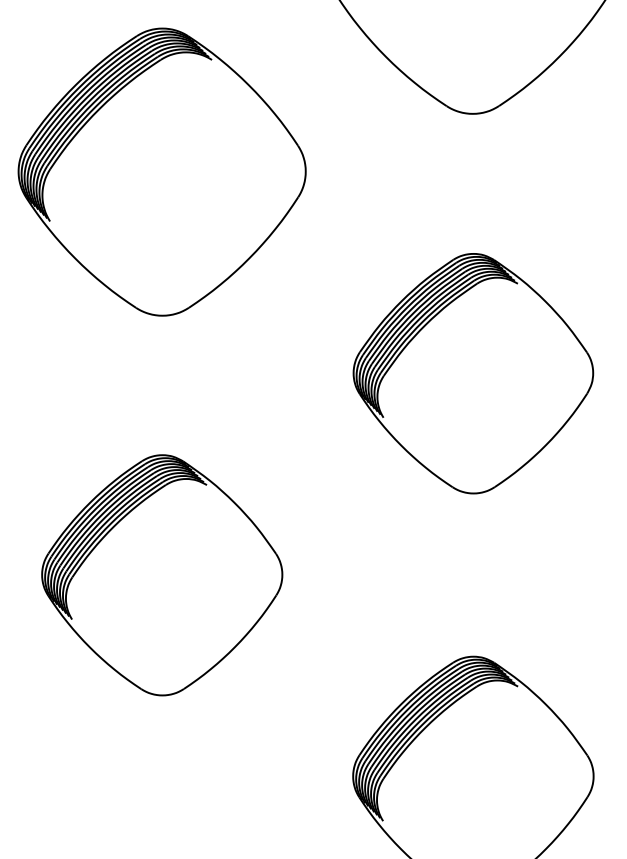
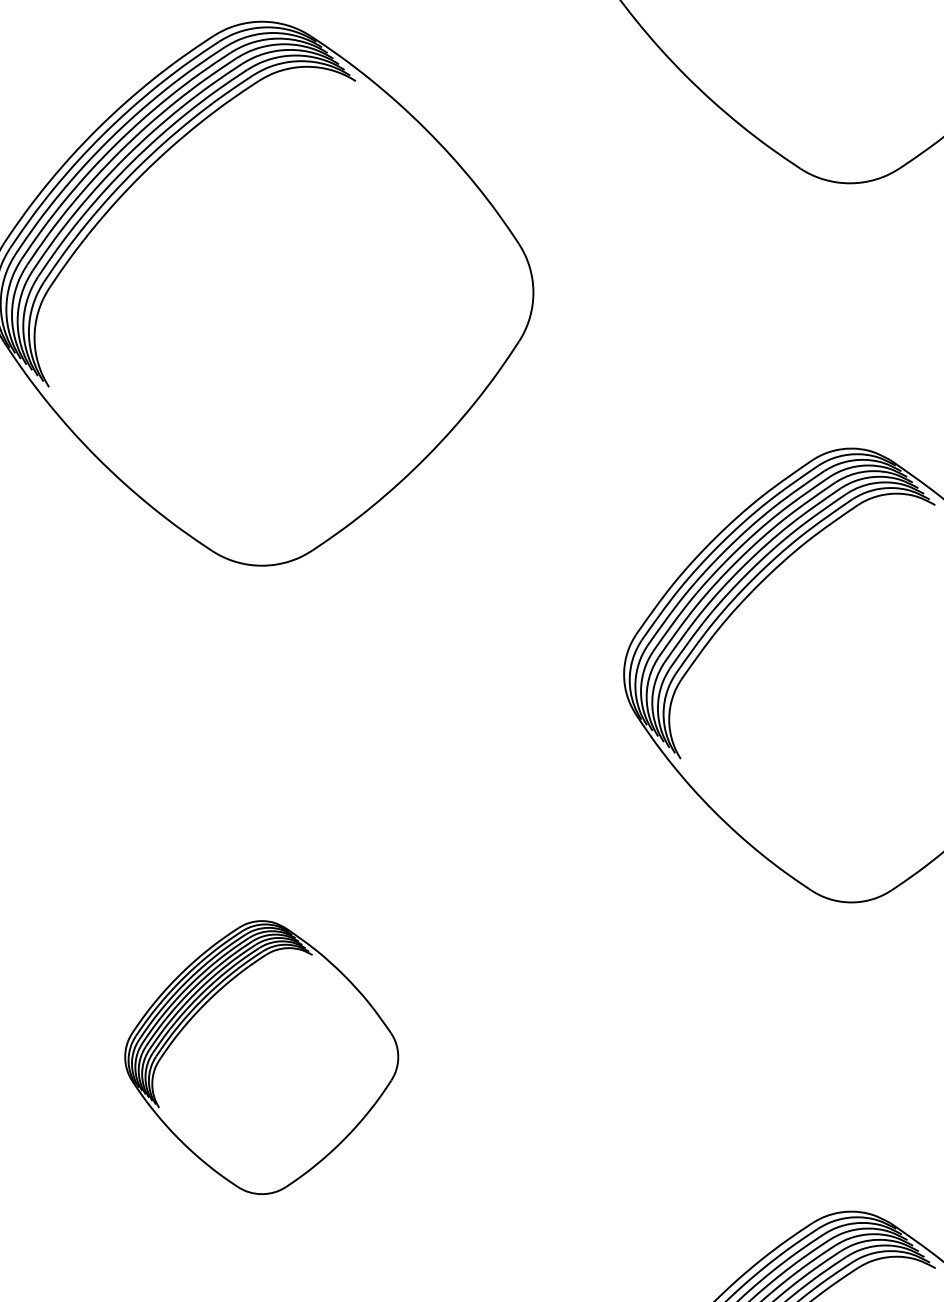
part: (162, 575) -> (262, 1057), size x0.6

